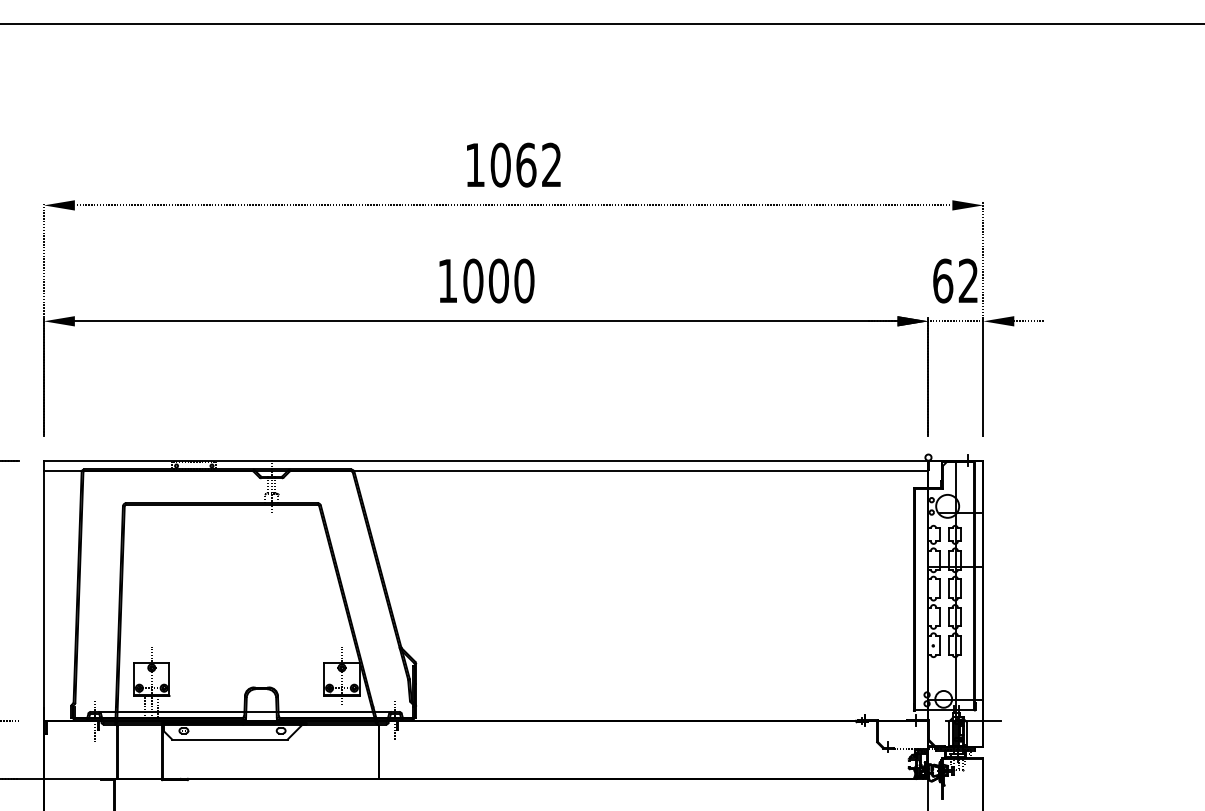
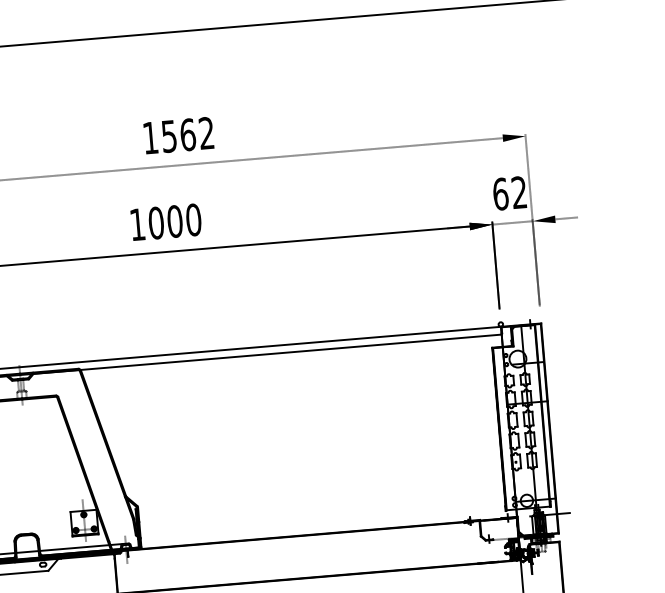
text: (500, 164) -> (169, 136), 1062 -> 1562

